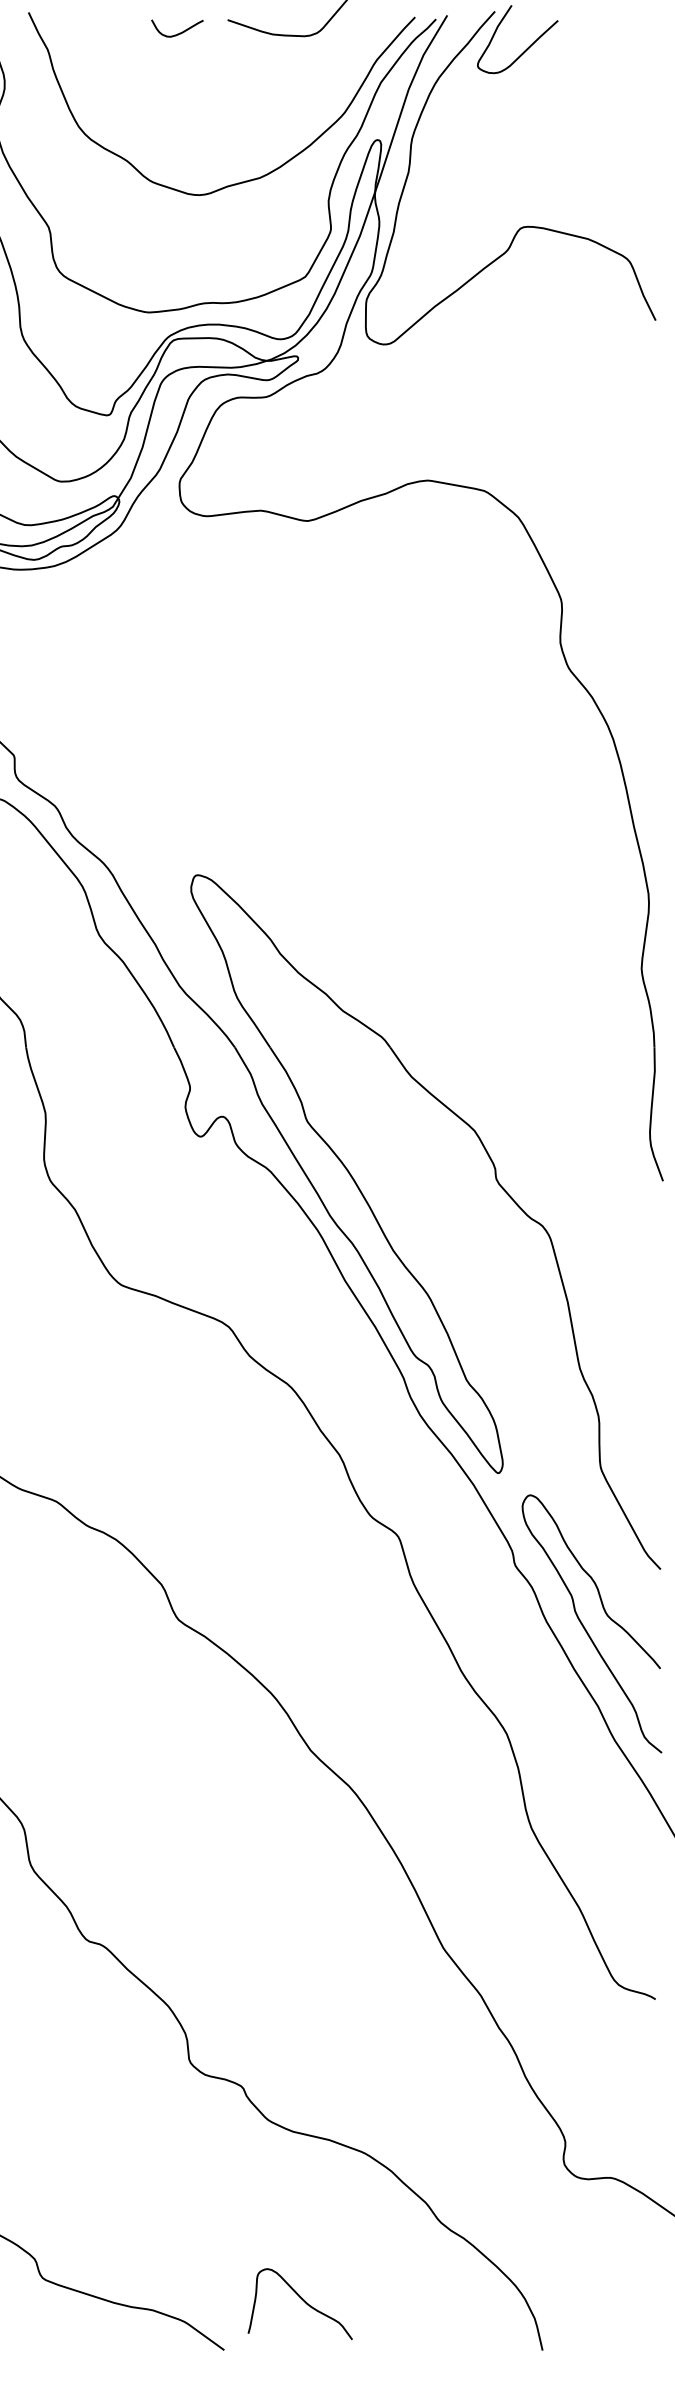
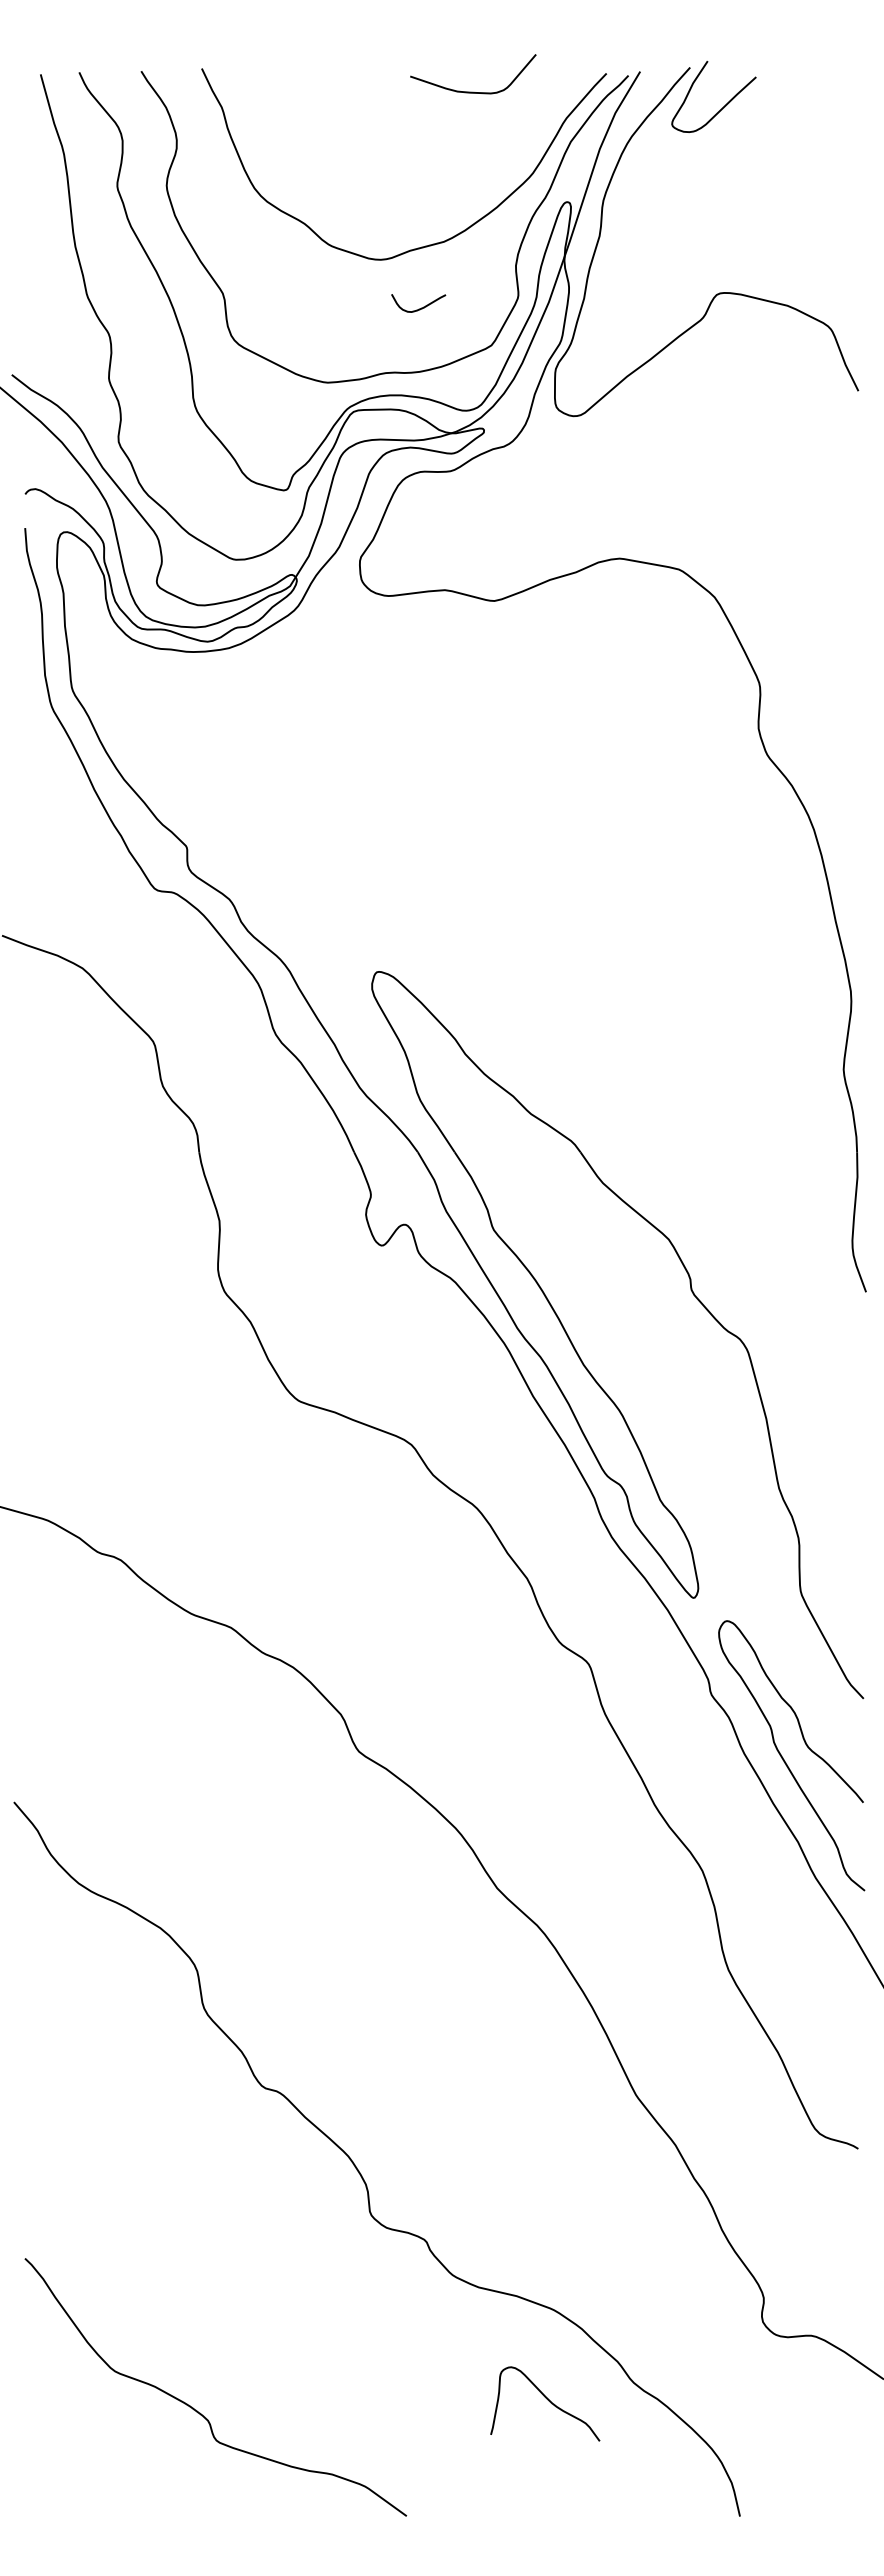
curve: (180, 32) -> (421, 307), moved
curve: (302, 2300) -> (547, 2400), moved

